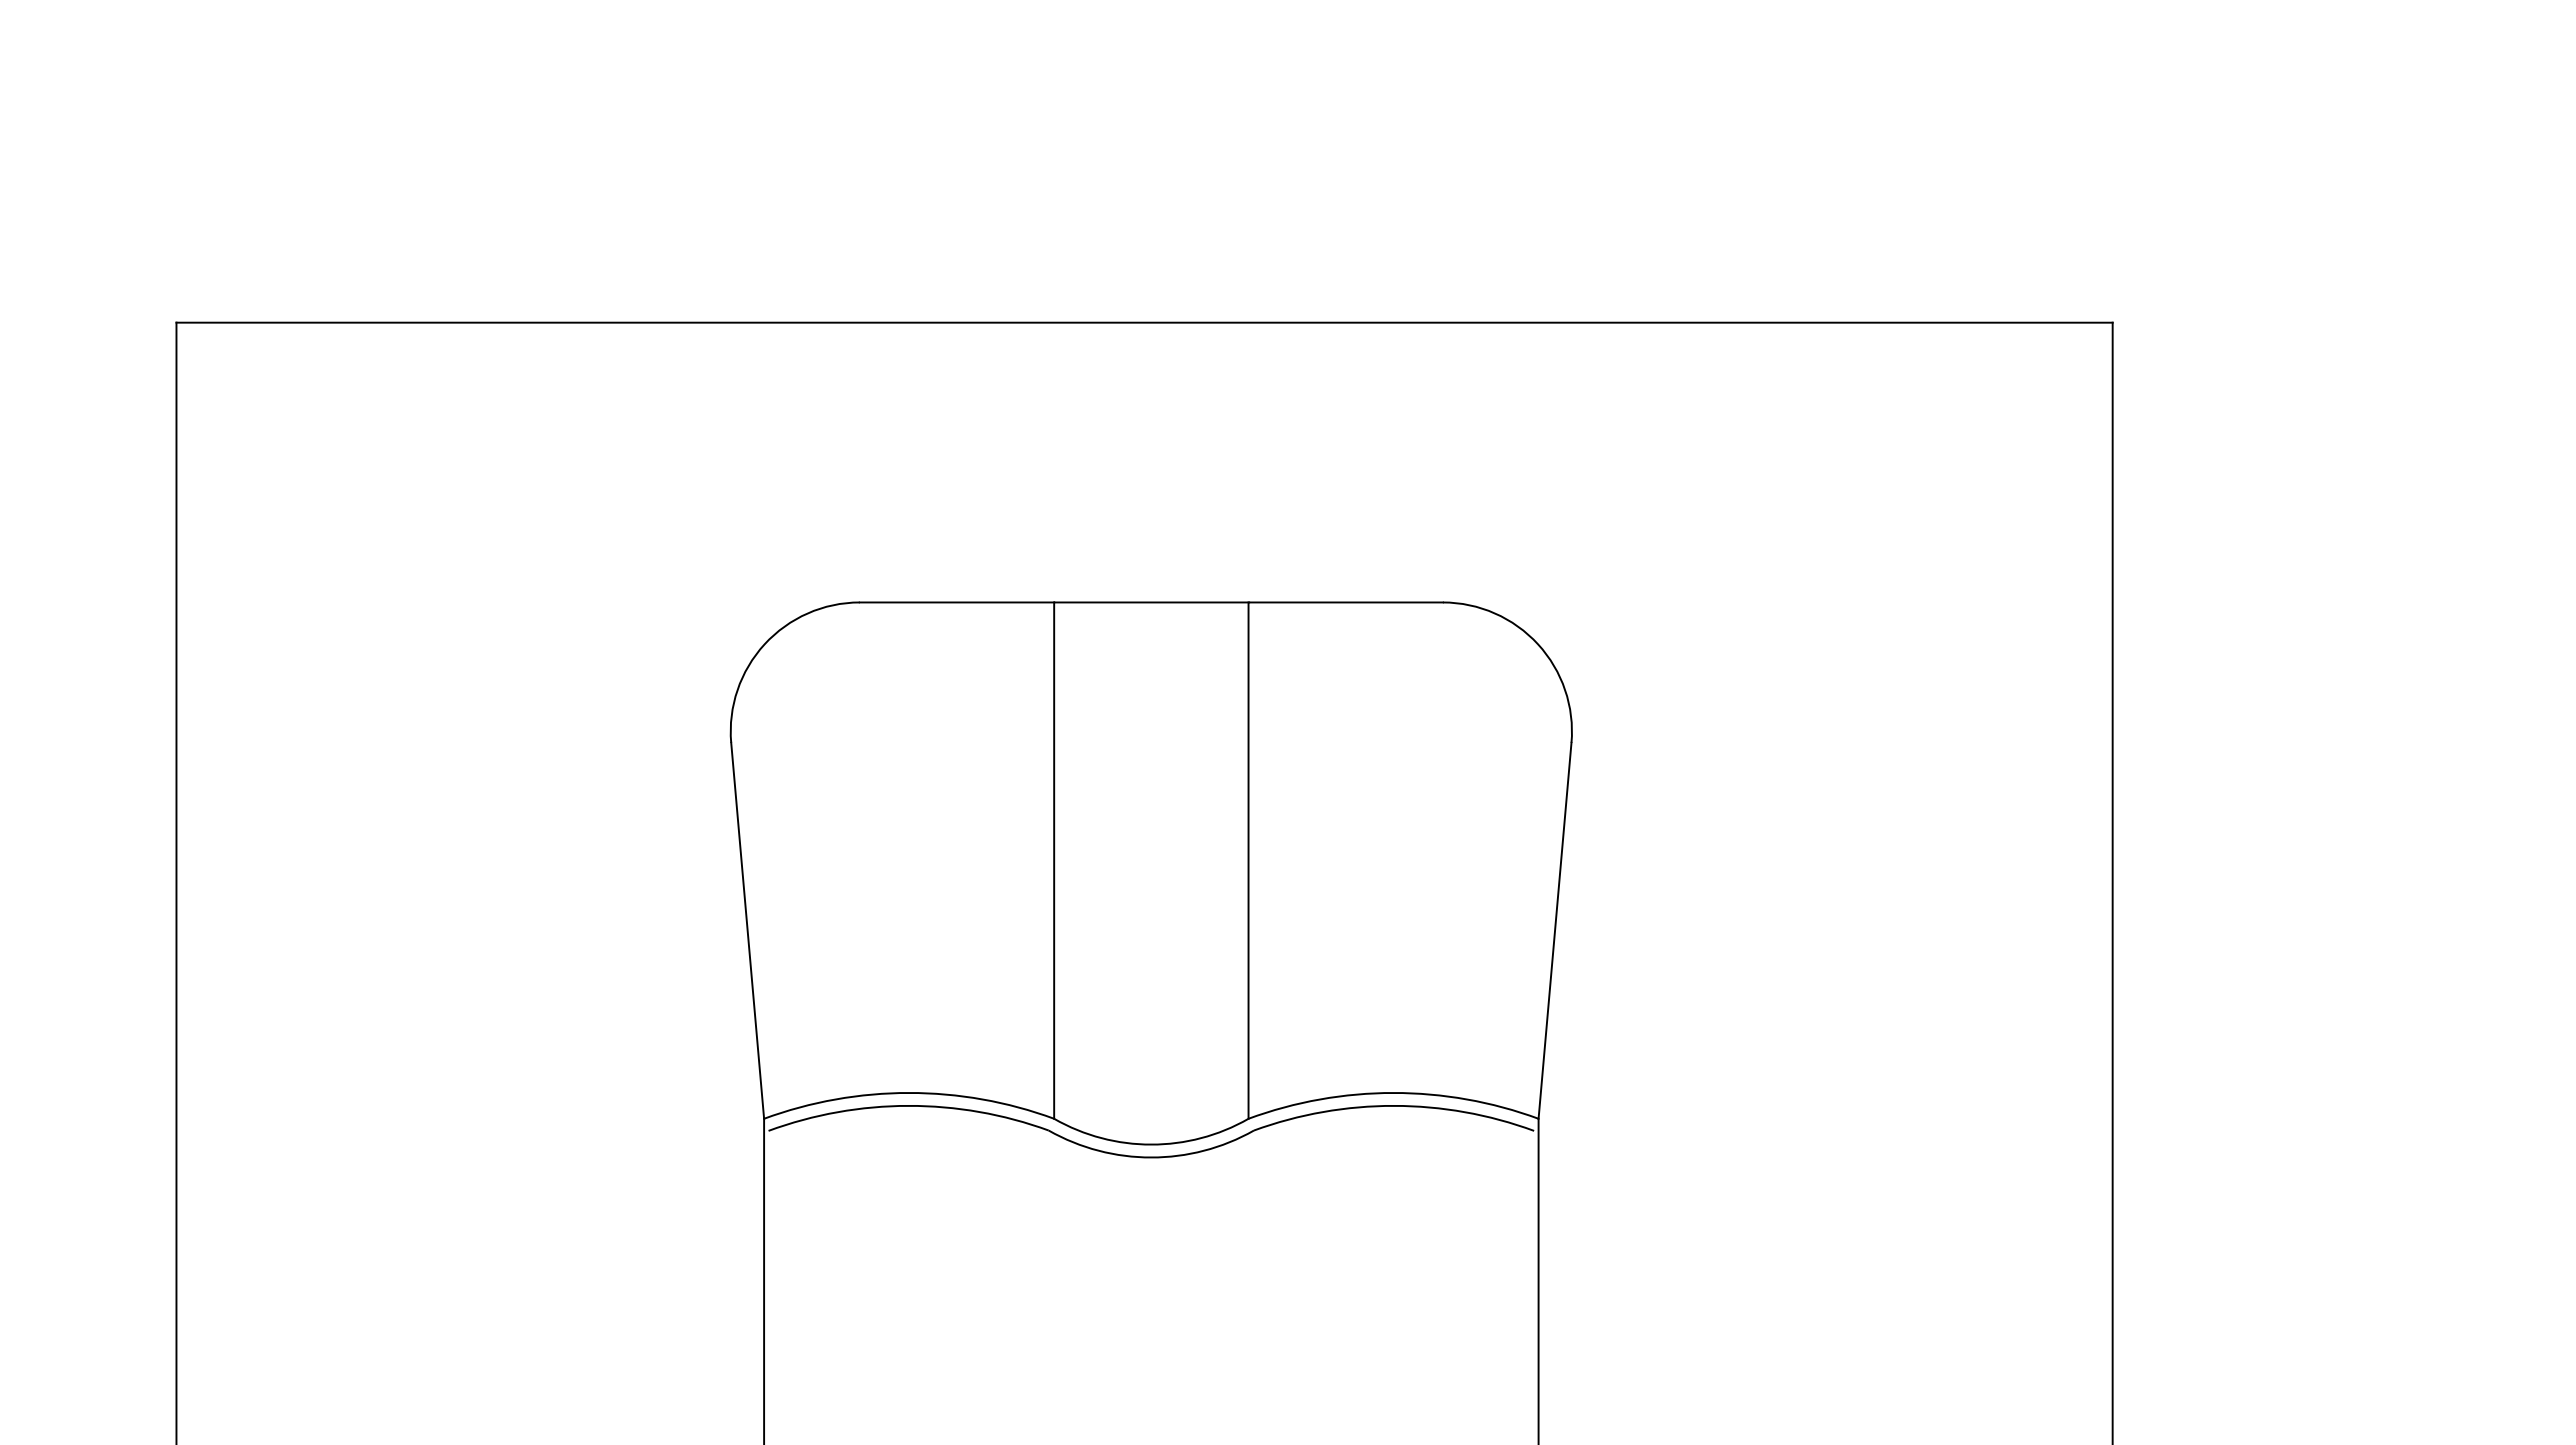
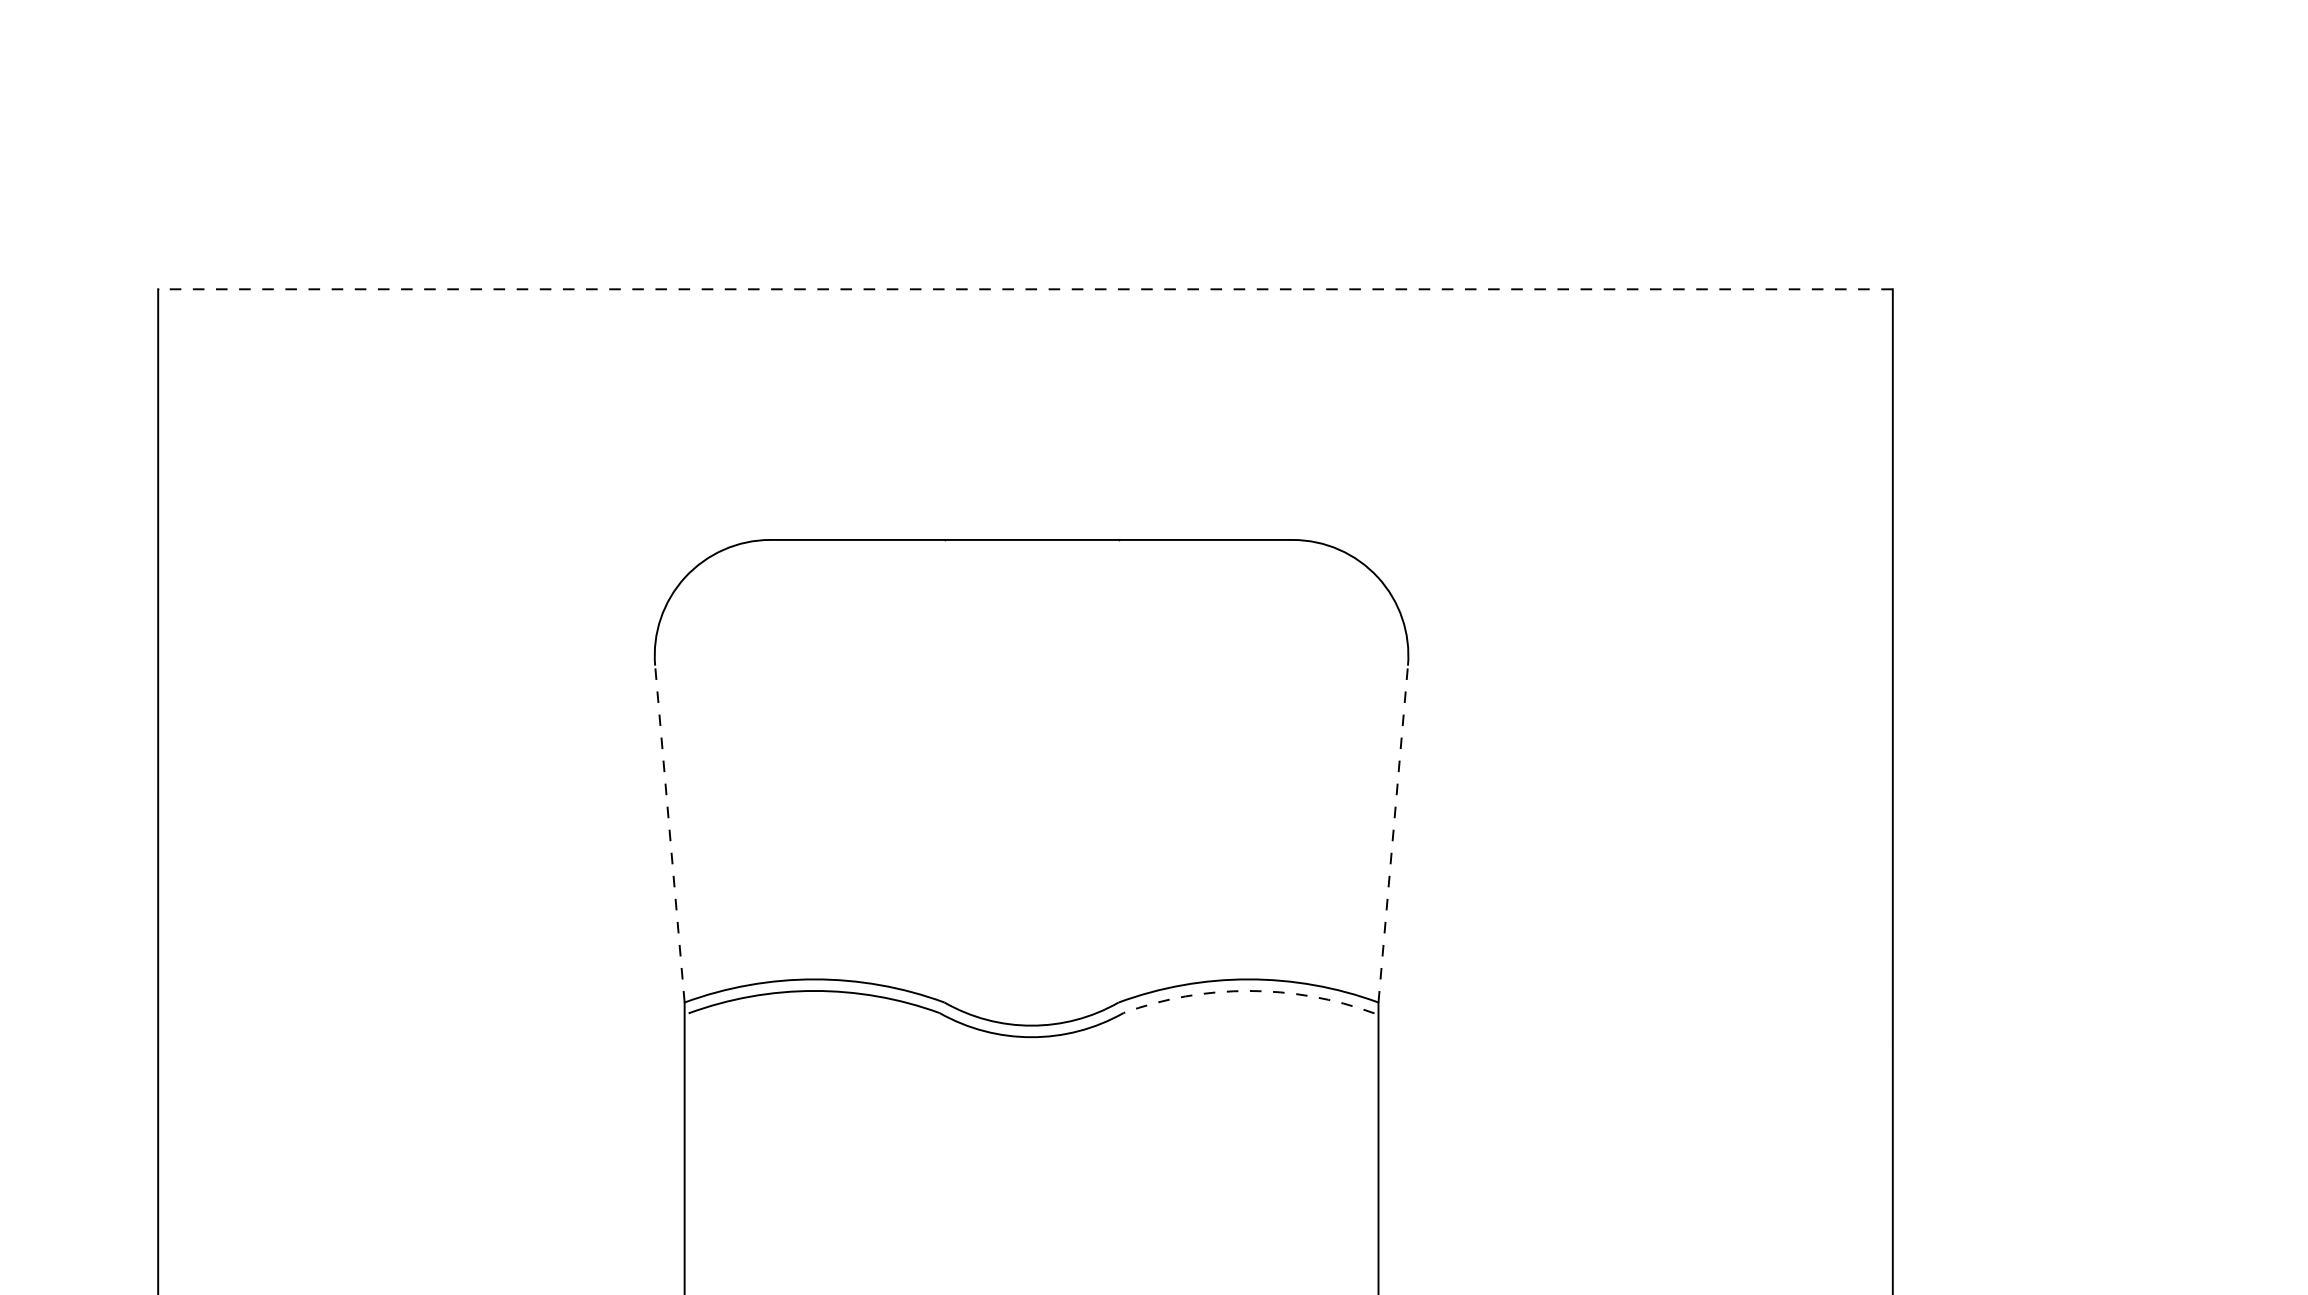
line: (1144, 322) -> (1025, 289), solid -> dashed
line: (1054, 860) -> (944, 771), removed
line: (1248, 860) -> (1118, 771), removed
line: (747, 930) -> (669, 833), solid -> dashed
line: (1555, 930) -> (1393, 833), solid -> dashed
arc: (1394, 1105) -> (1249, 990), solid -> dashed

